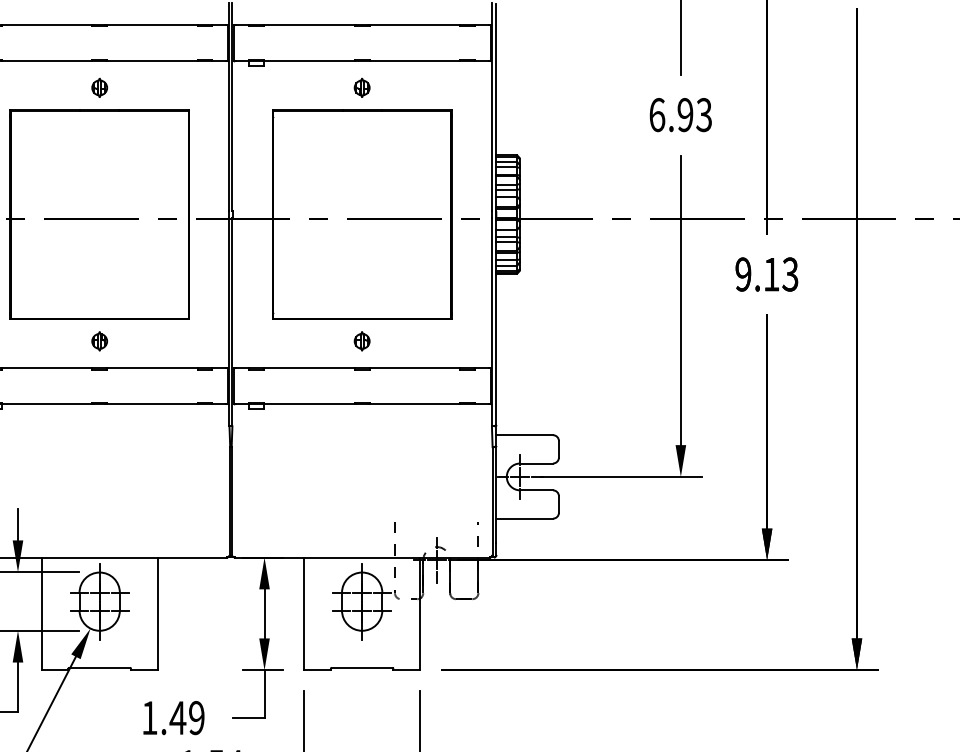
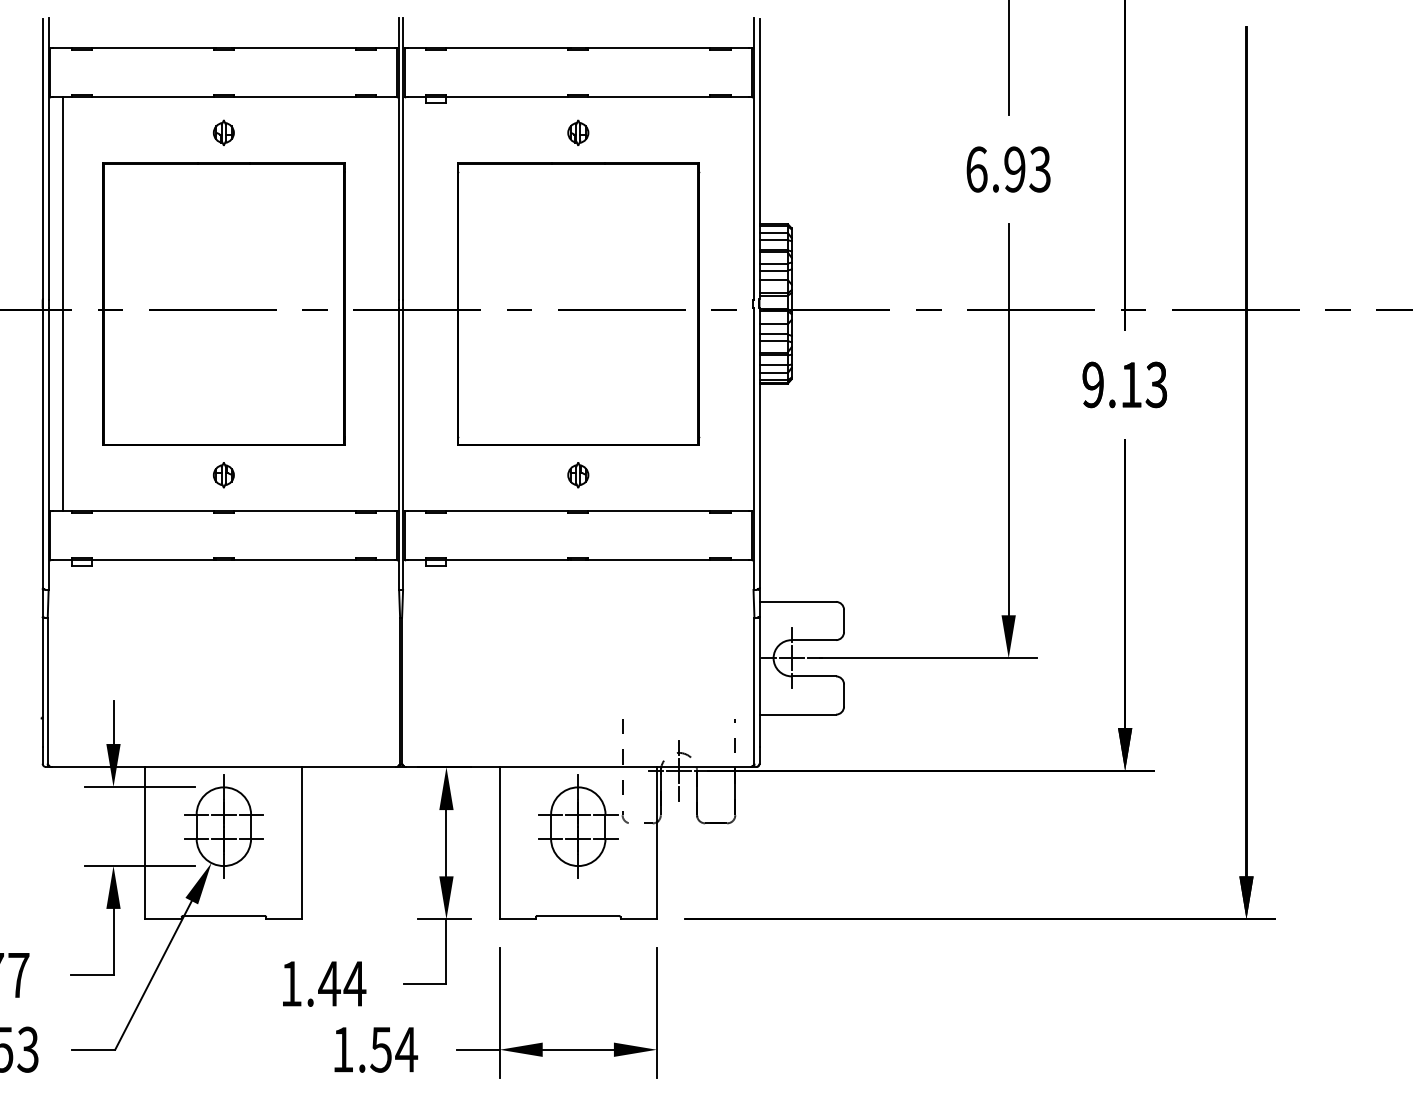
text: (196, 717) -> (354, 983), 1.49 -> 1.44

